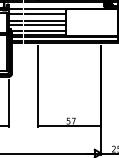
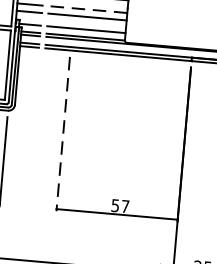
line: (45, 20) -> (87, 8), solid -> dashed
line: (38, 86) -> (63, 134), solid -> dashed

